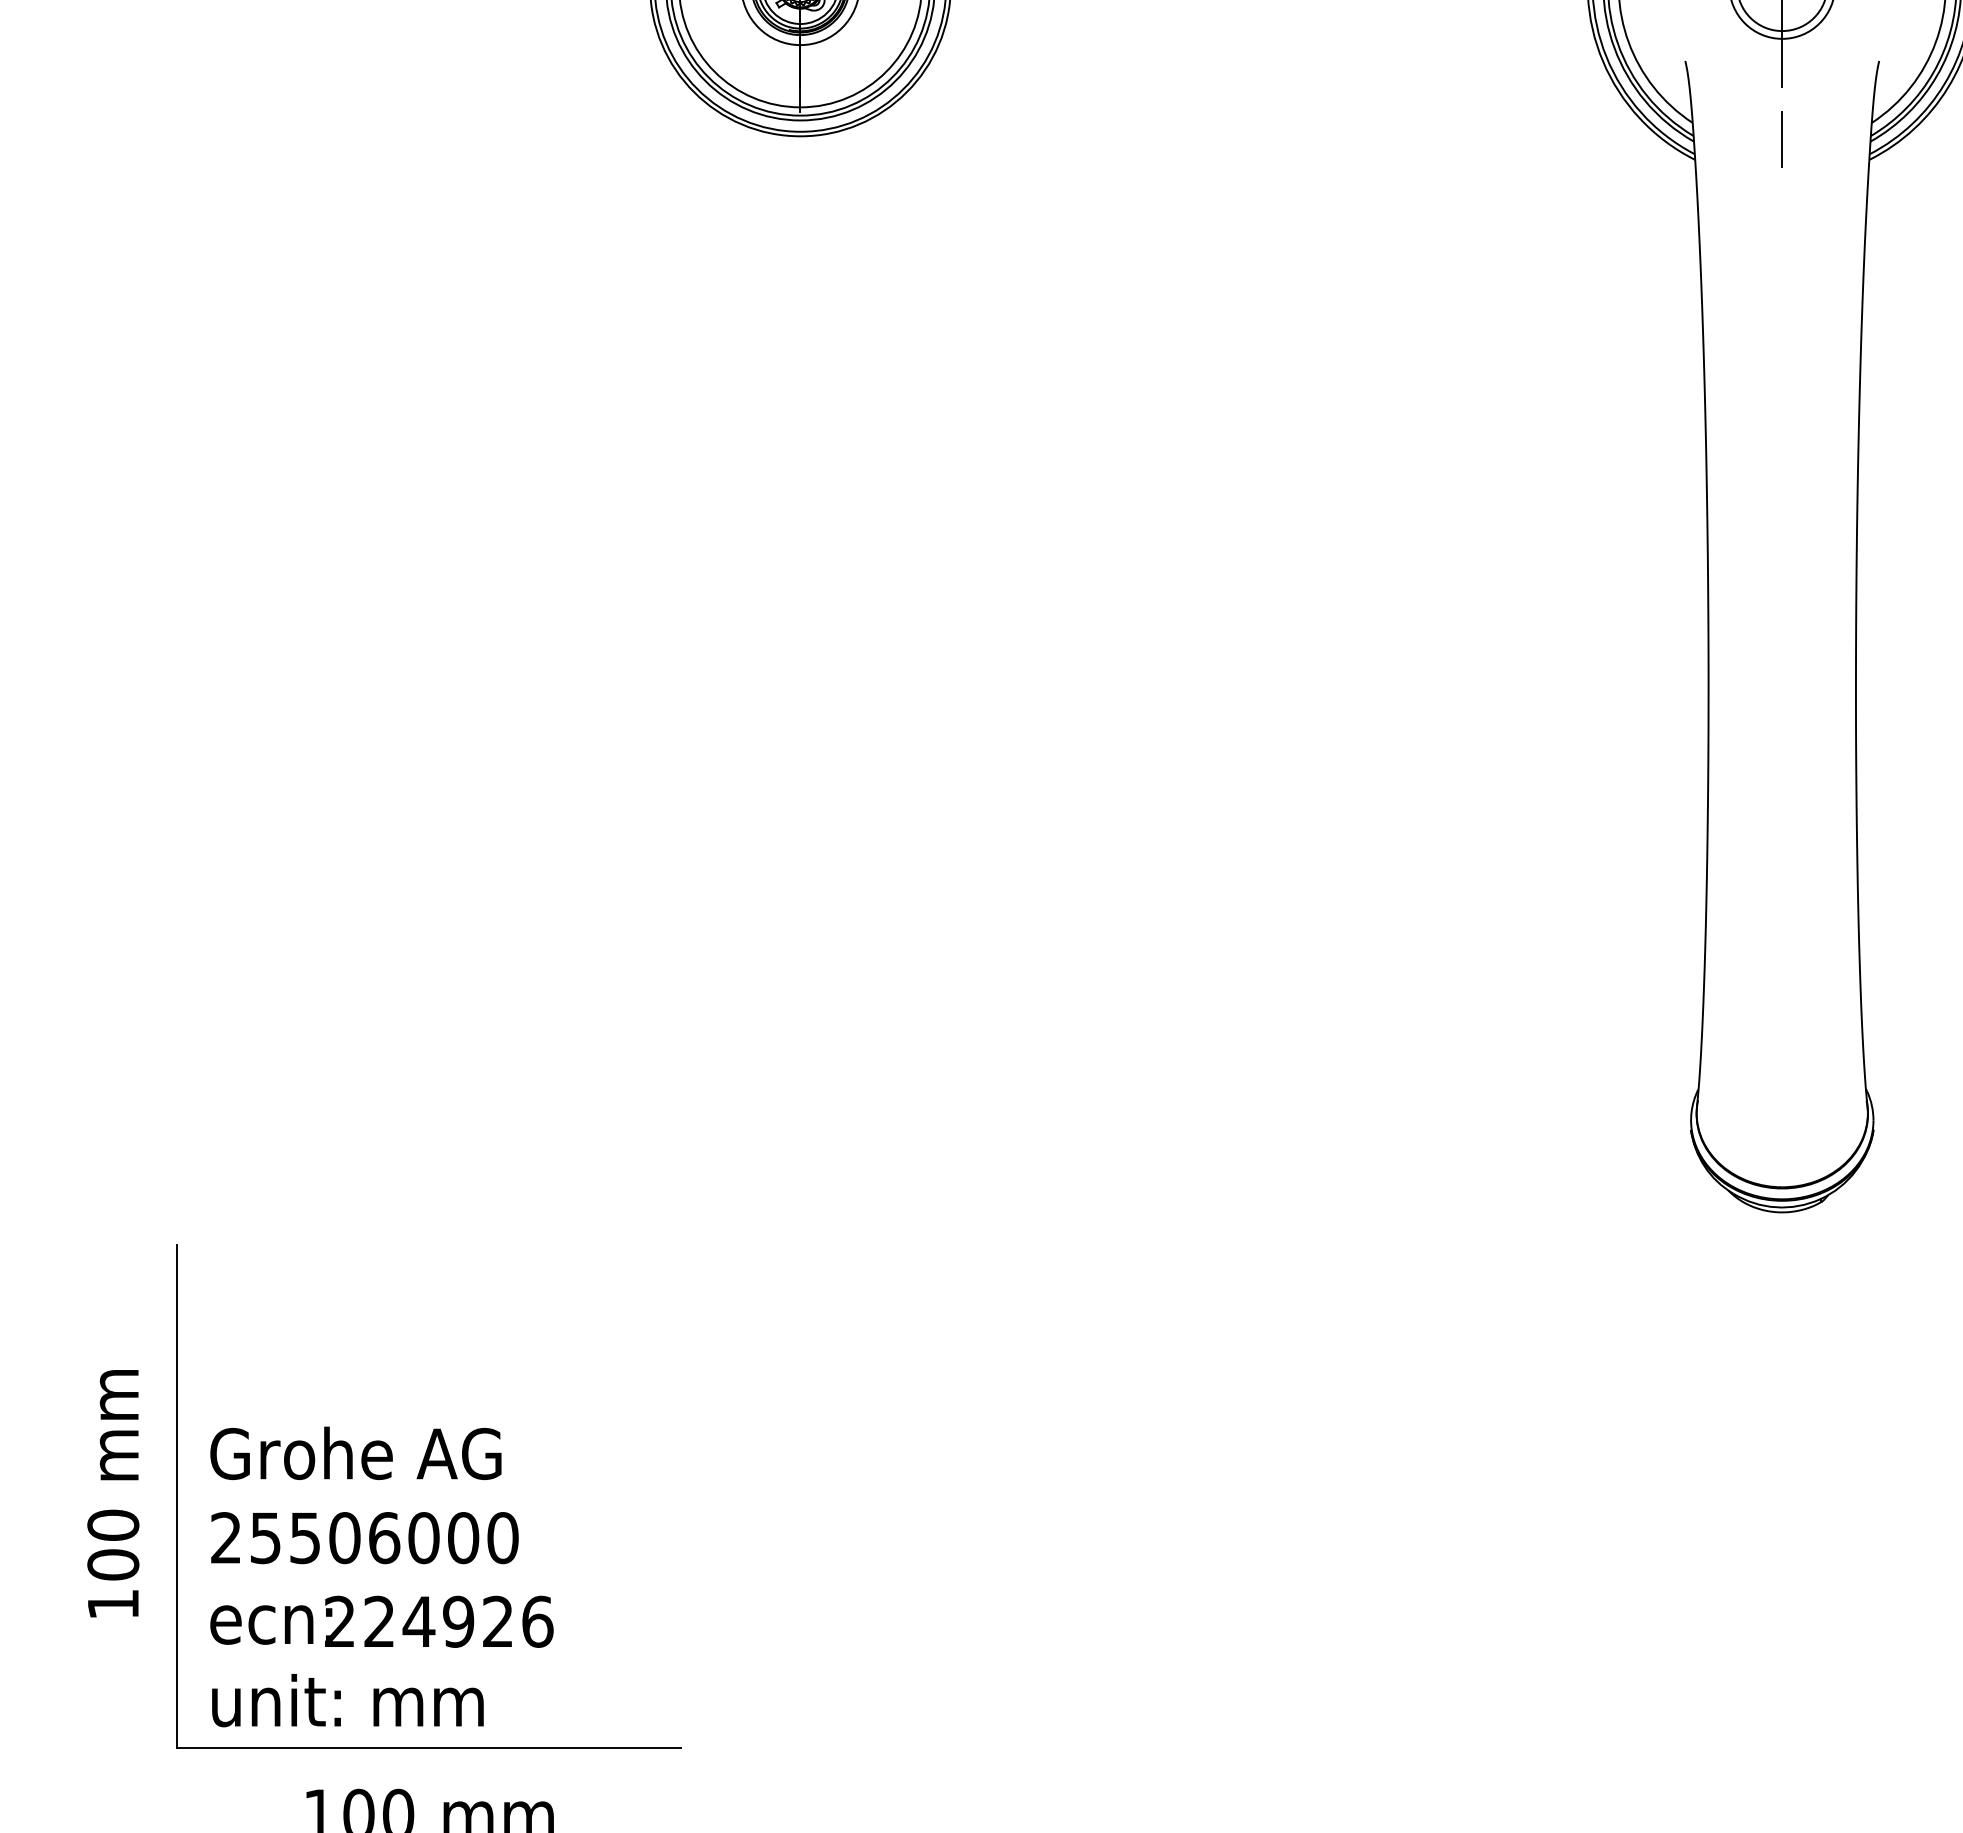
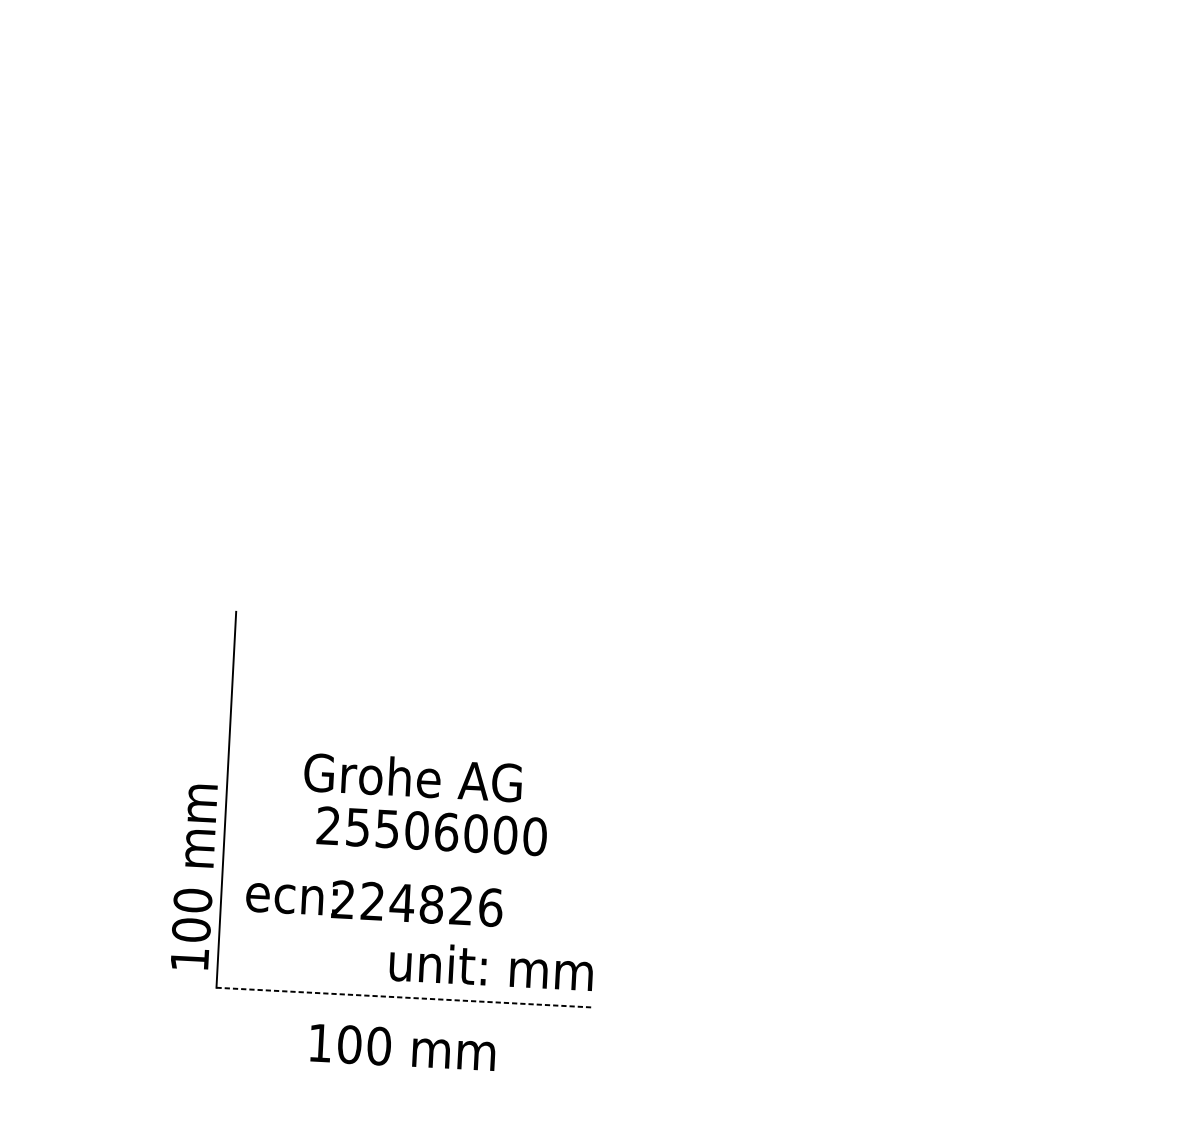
text: (355, 1453) -> (412, 777), moved
text: (113, 1493) -> (194, 876), moved
text: (364, 1538) -> (431, 831), moved
text: (458, 1621) -> (431, 904), 224926 -> 224826
text: (347, 1700) -> (491, 966), moved
line: (428, 1748) -> (404, 997), solid -> dashed

